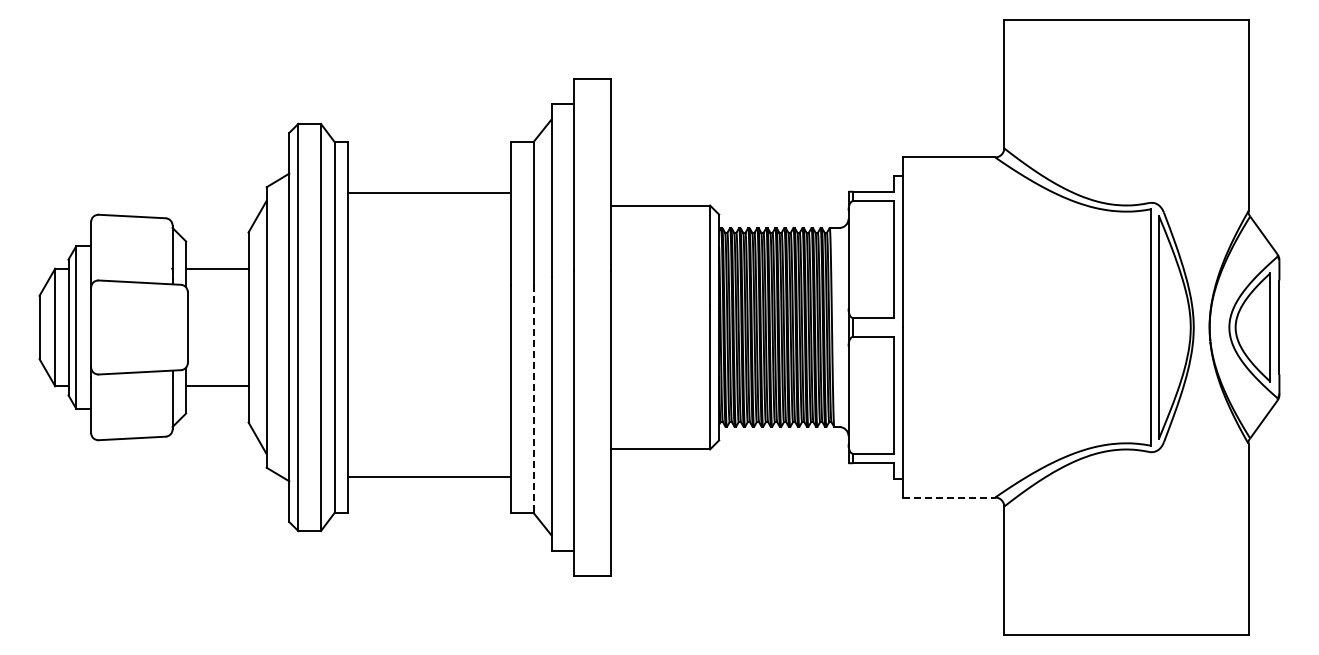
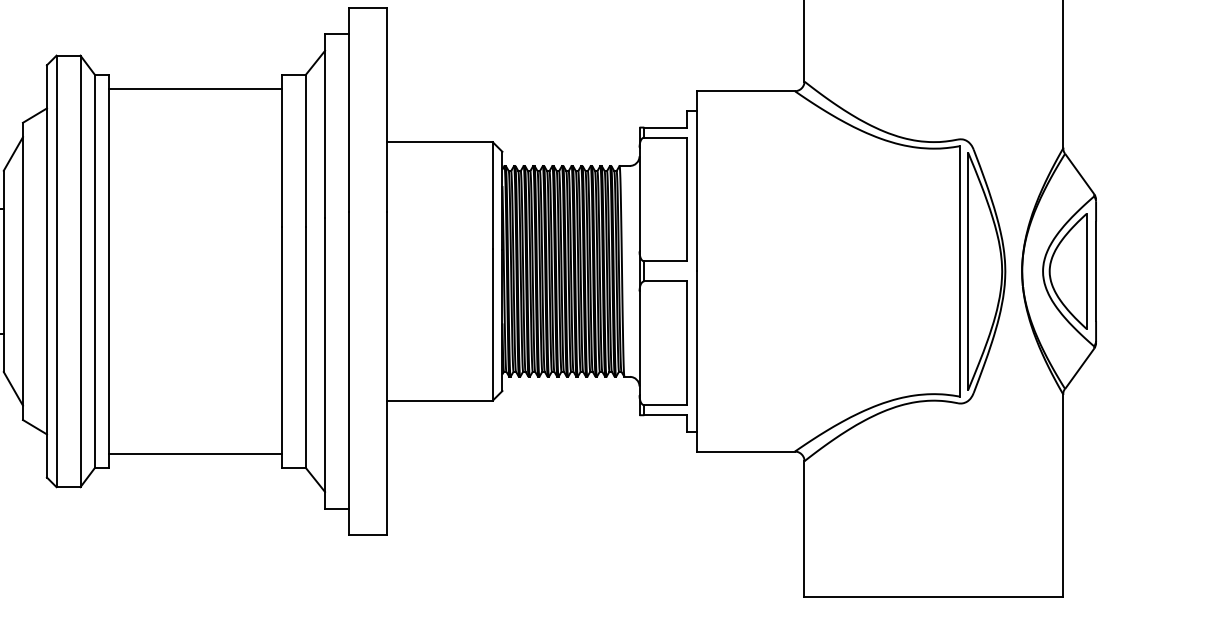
line: (429, 192) -> (195, 89), moved
line: (533, 399) -> (305, 347), dashed -> solid
line: (429, 477) -> (195, 453), moved
line: (949, 497) -> (746, 451), dashed -> solid

